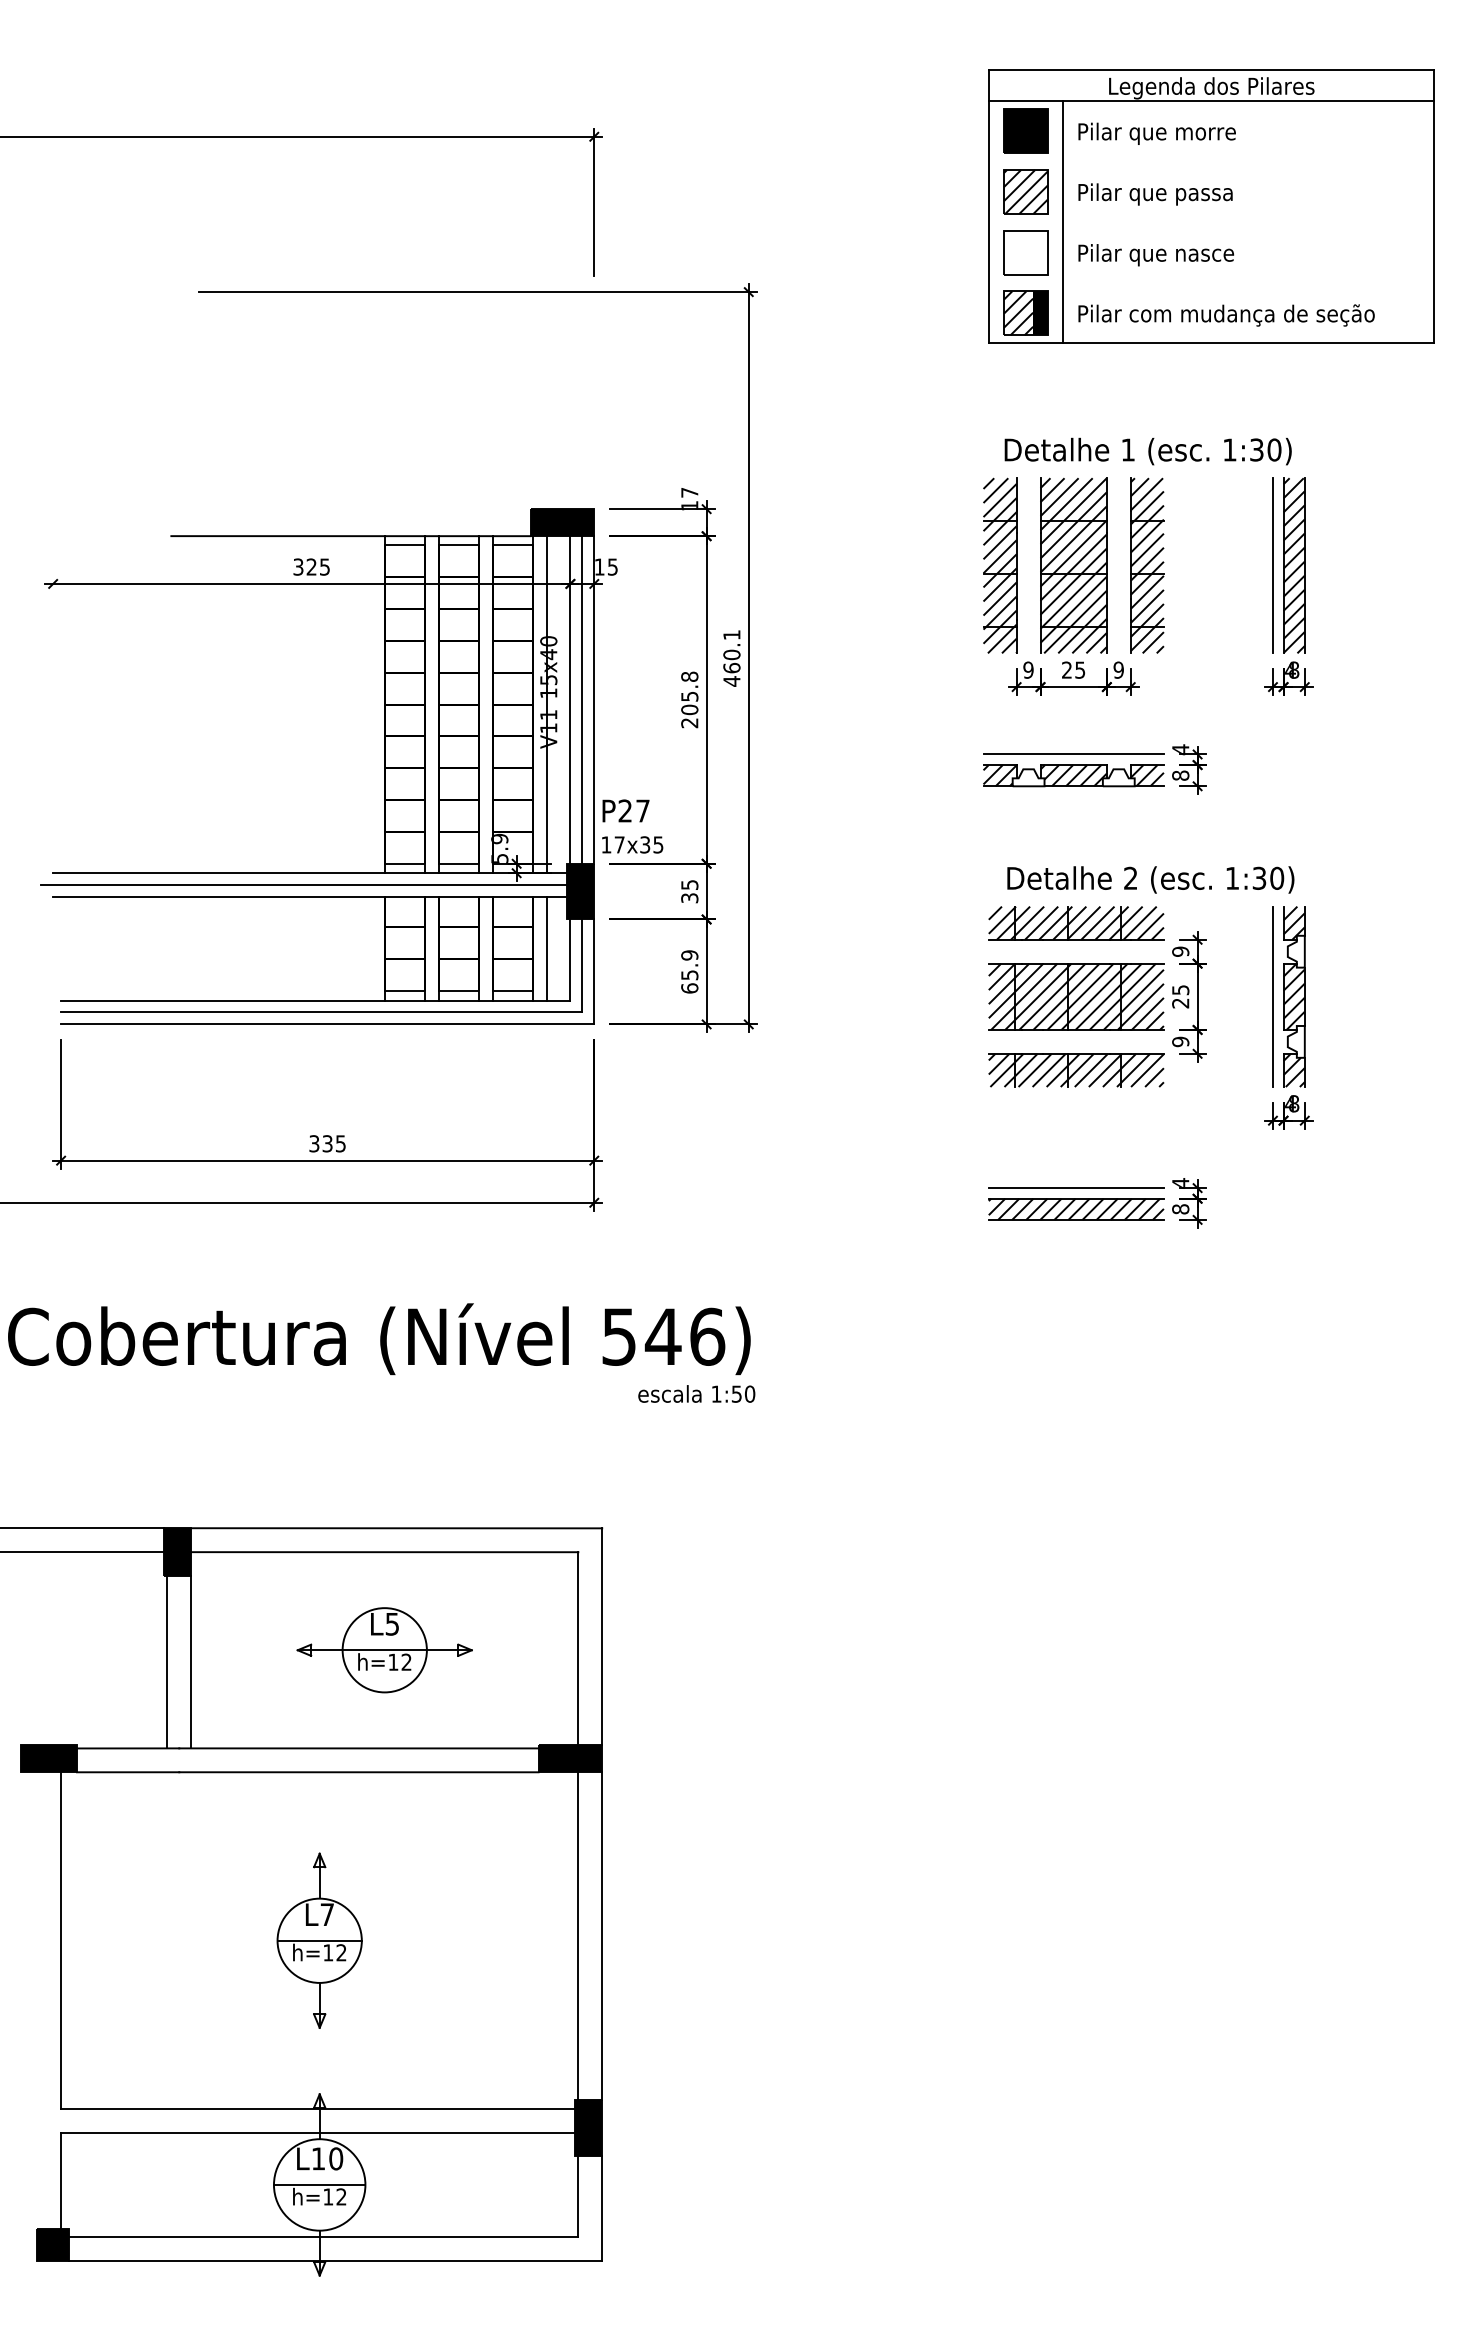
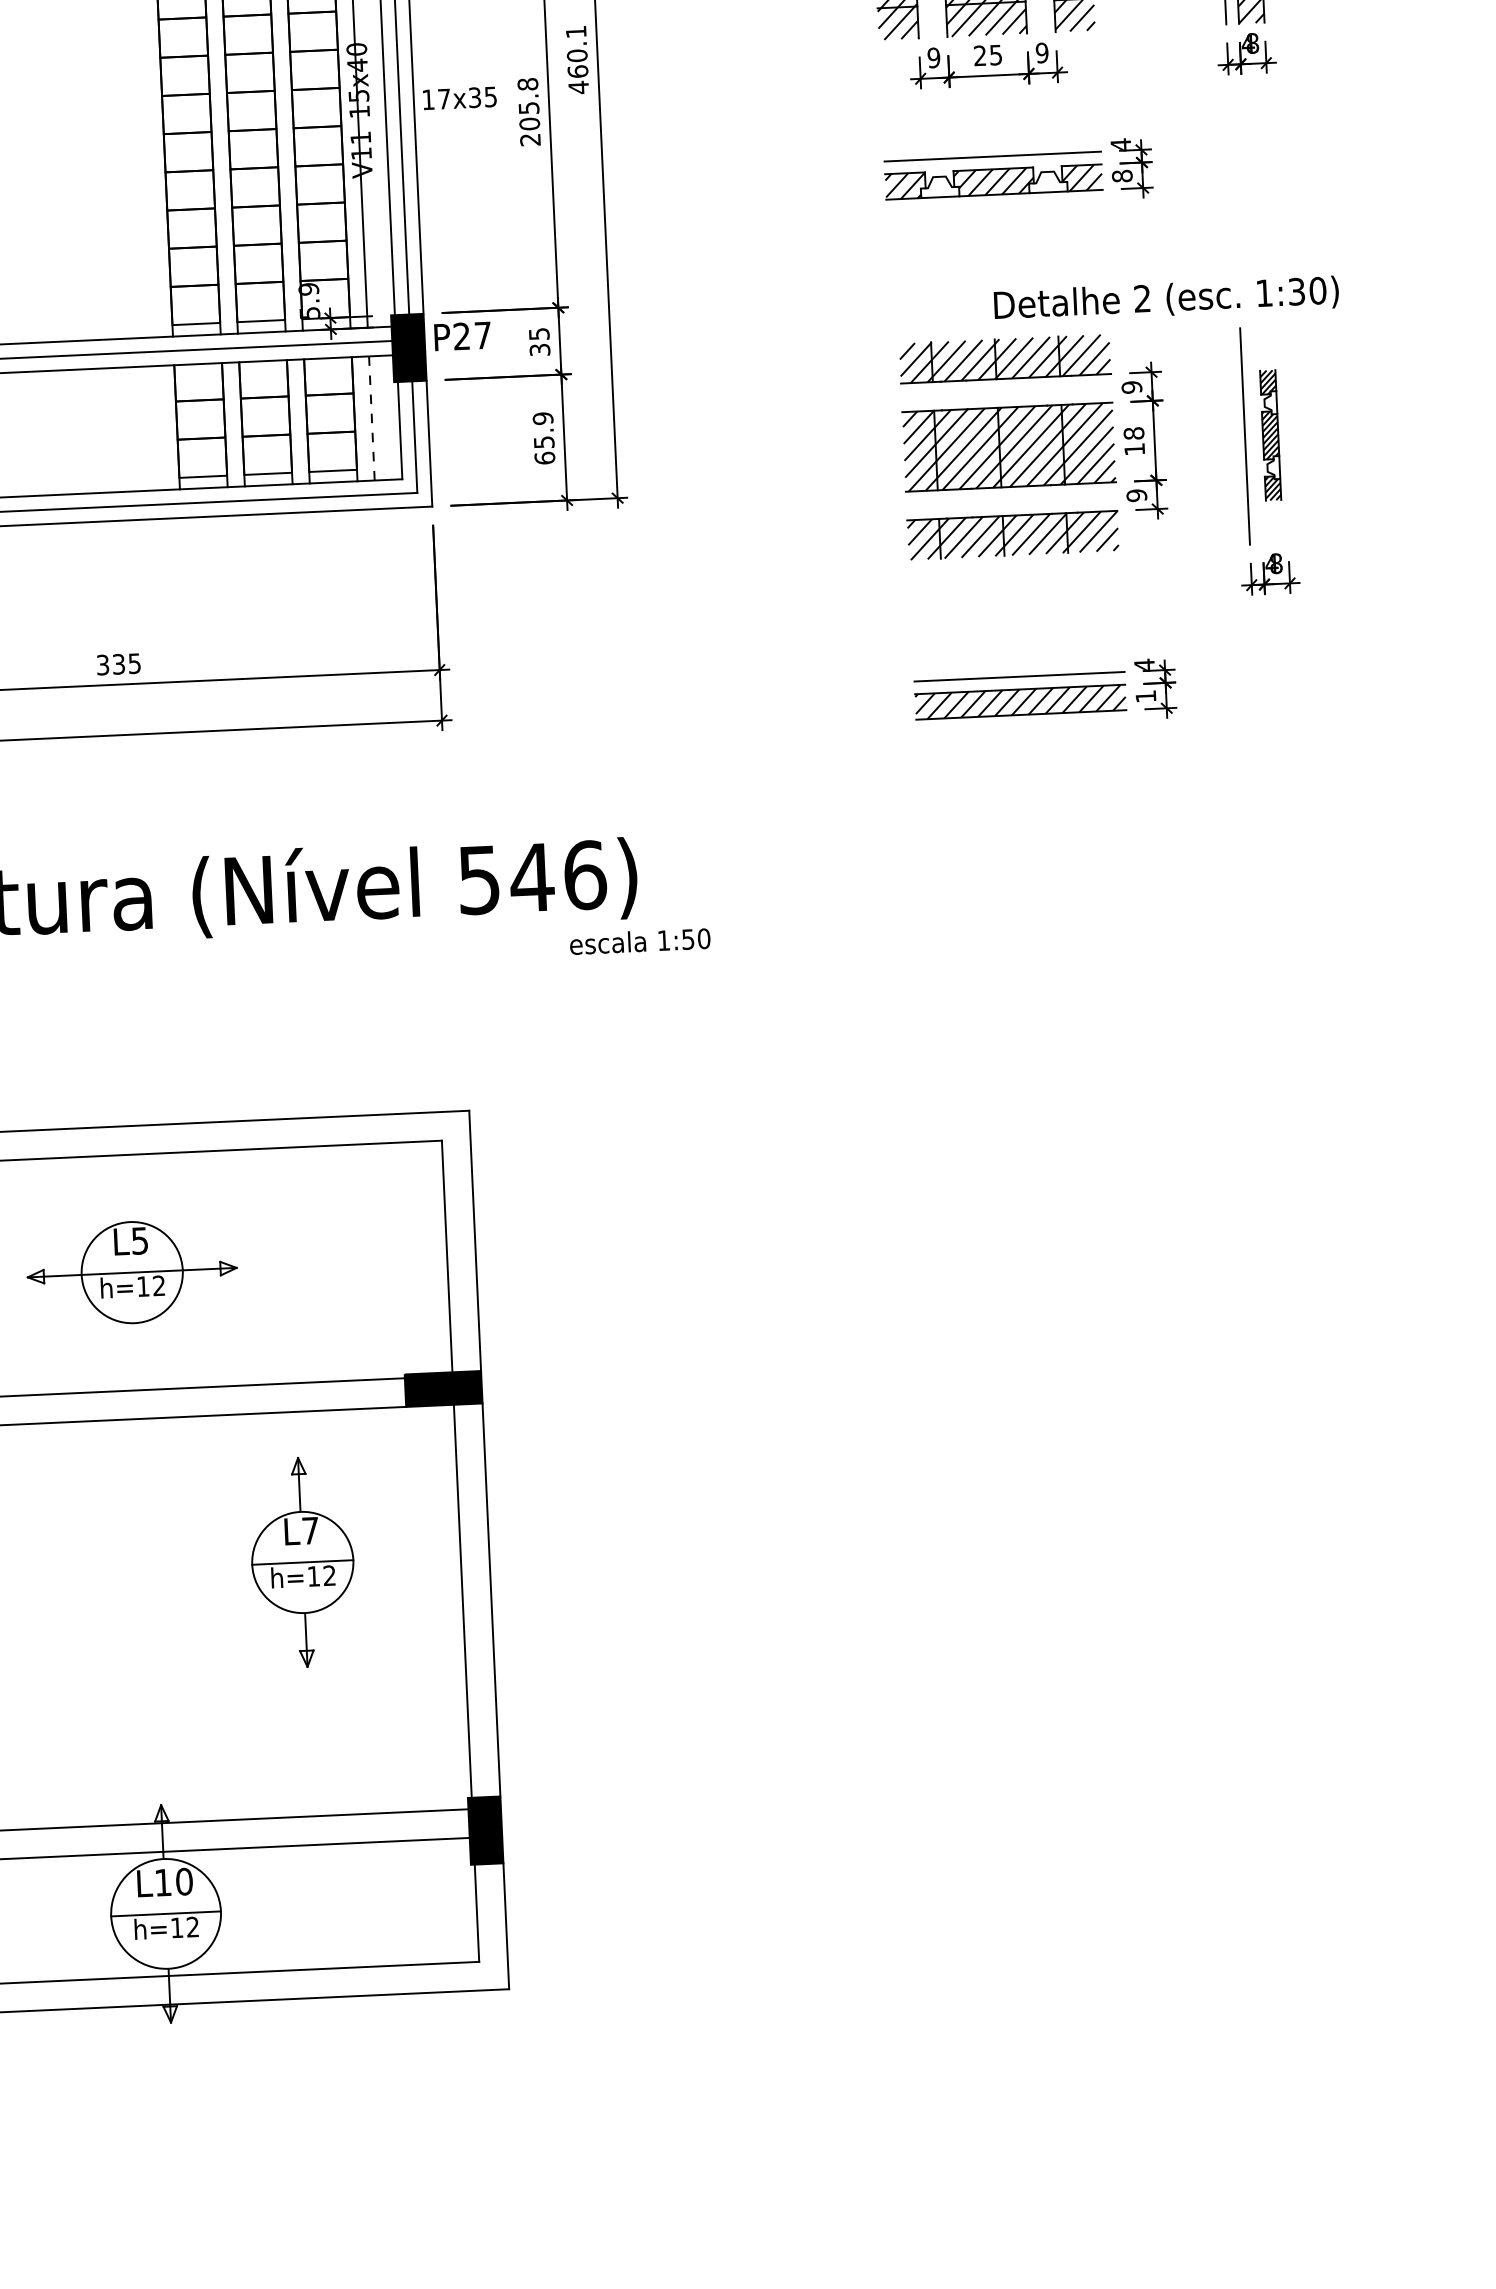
text: (625, 810) -> (462, 335), moved
text: (632, 844) -> (459, 97), moved
text: (1150, 879) -> (1166, 299), moved
line: (547, 948) -> (372, 418), solid -> dashed
text: (1180, 996) -> (1134, 441), 25 -> 18
part: (1294, 996) -> (1270, 434), size x0.6
text: (1180, 1209) -> (1145, 696), 8 -> 1
text: (696, 1393) -> (639, 940), moved
part: (384, 1650) -> (131, 1272), moved
part: (319, 1940) -> (302, 1562), moved

